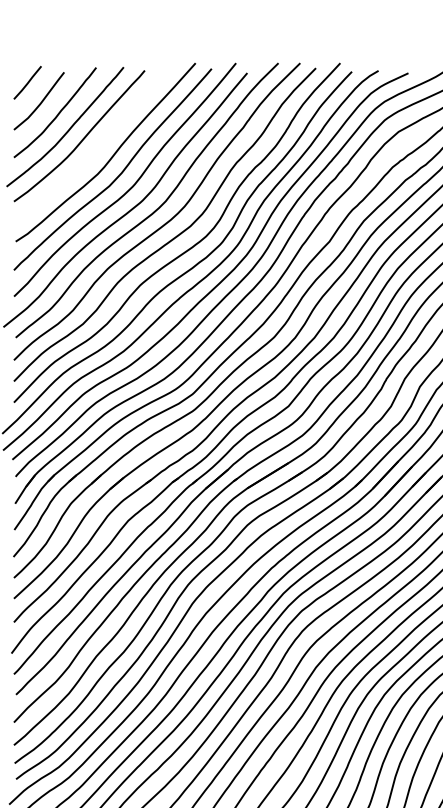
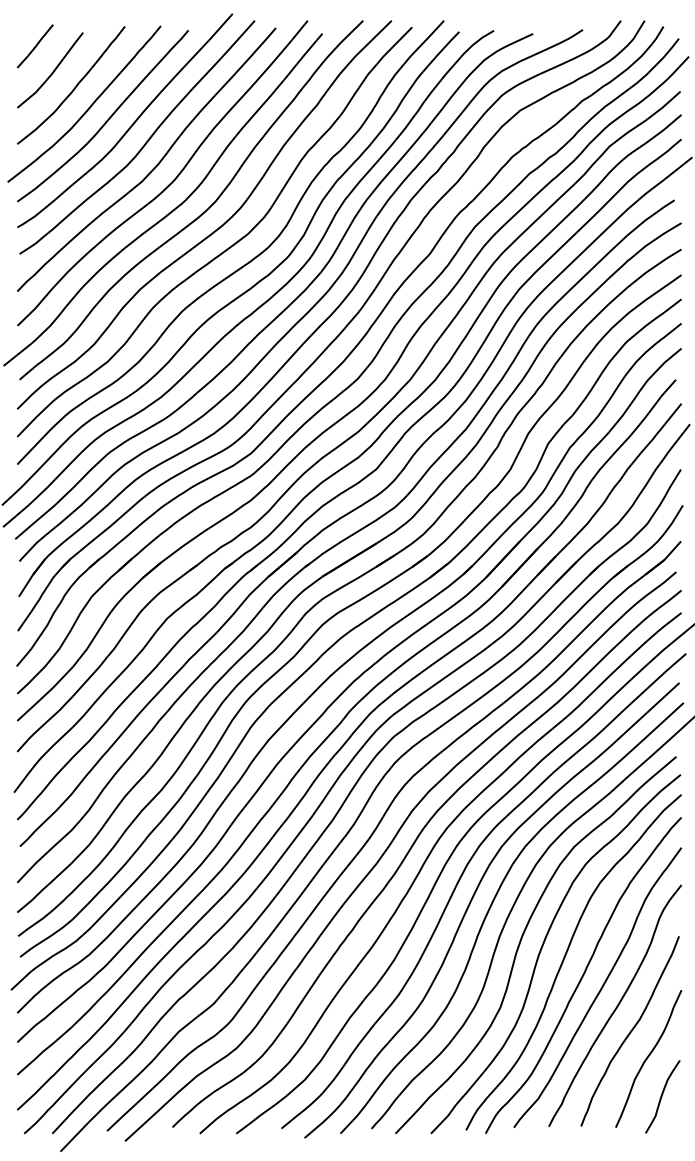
curve: (100, 143) -> (130, 125), added

